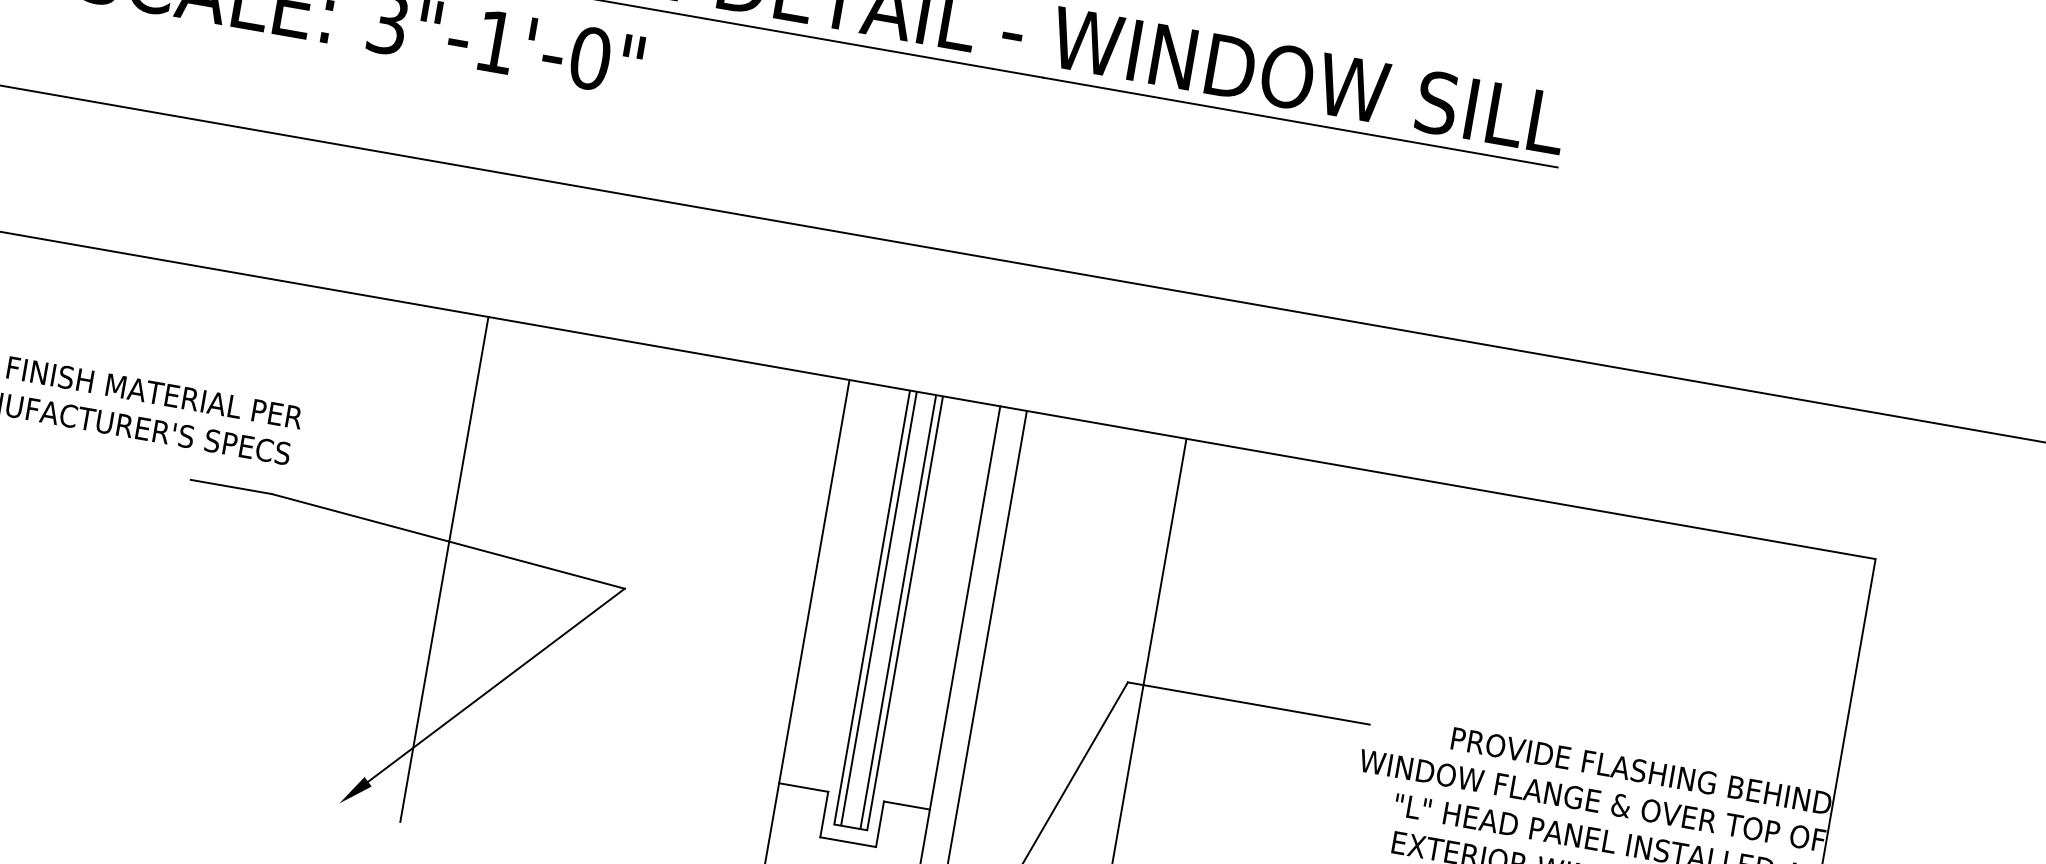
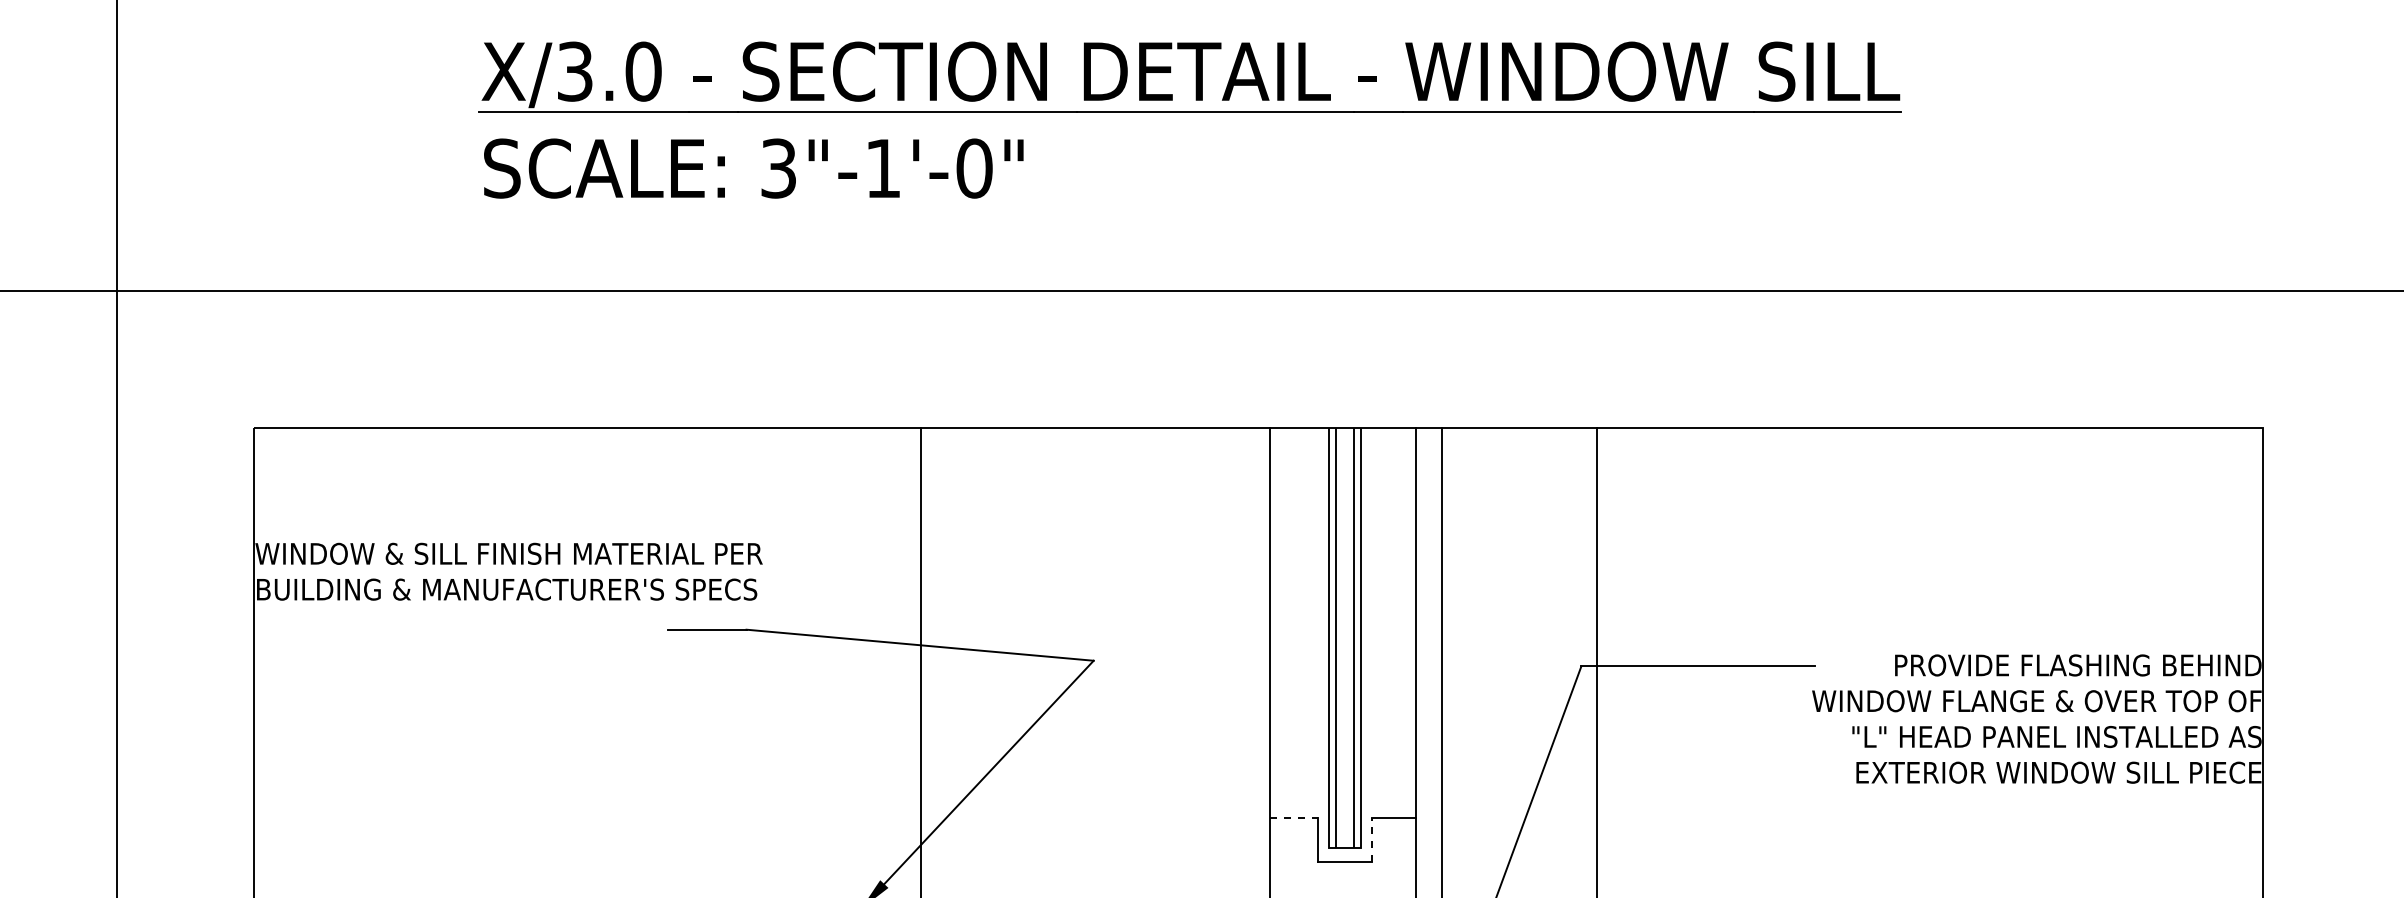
line: (803, 787) -> (1294, 818), solid -> dashed
line: (879, 824) -> (1371, 840), solid -> dashed

